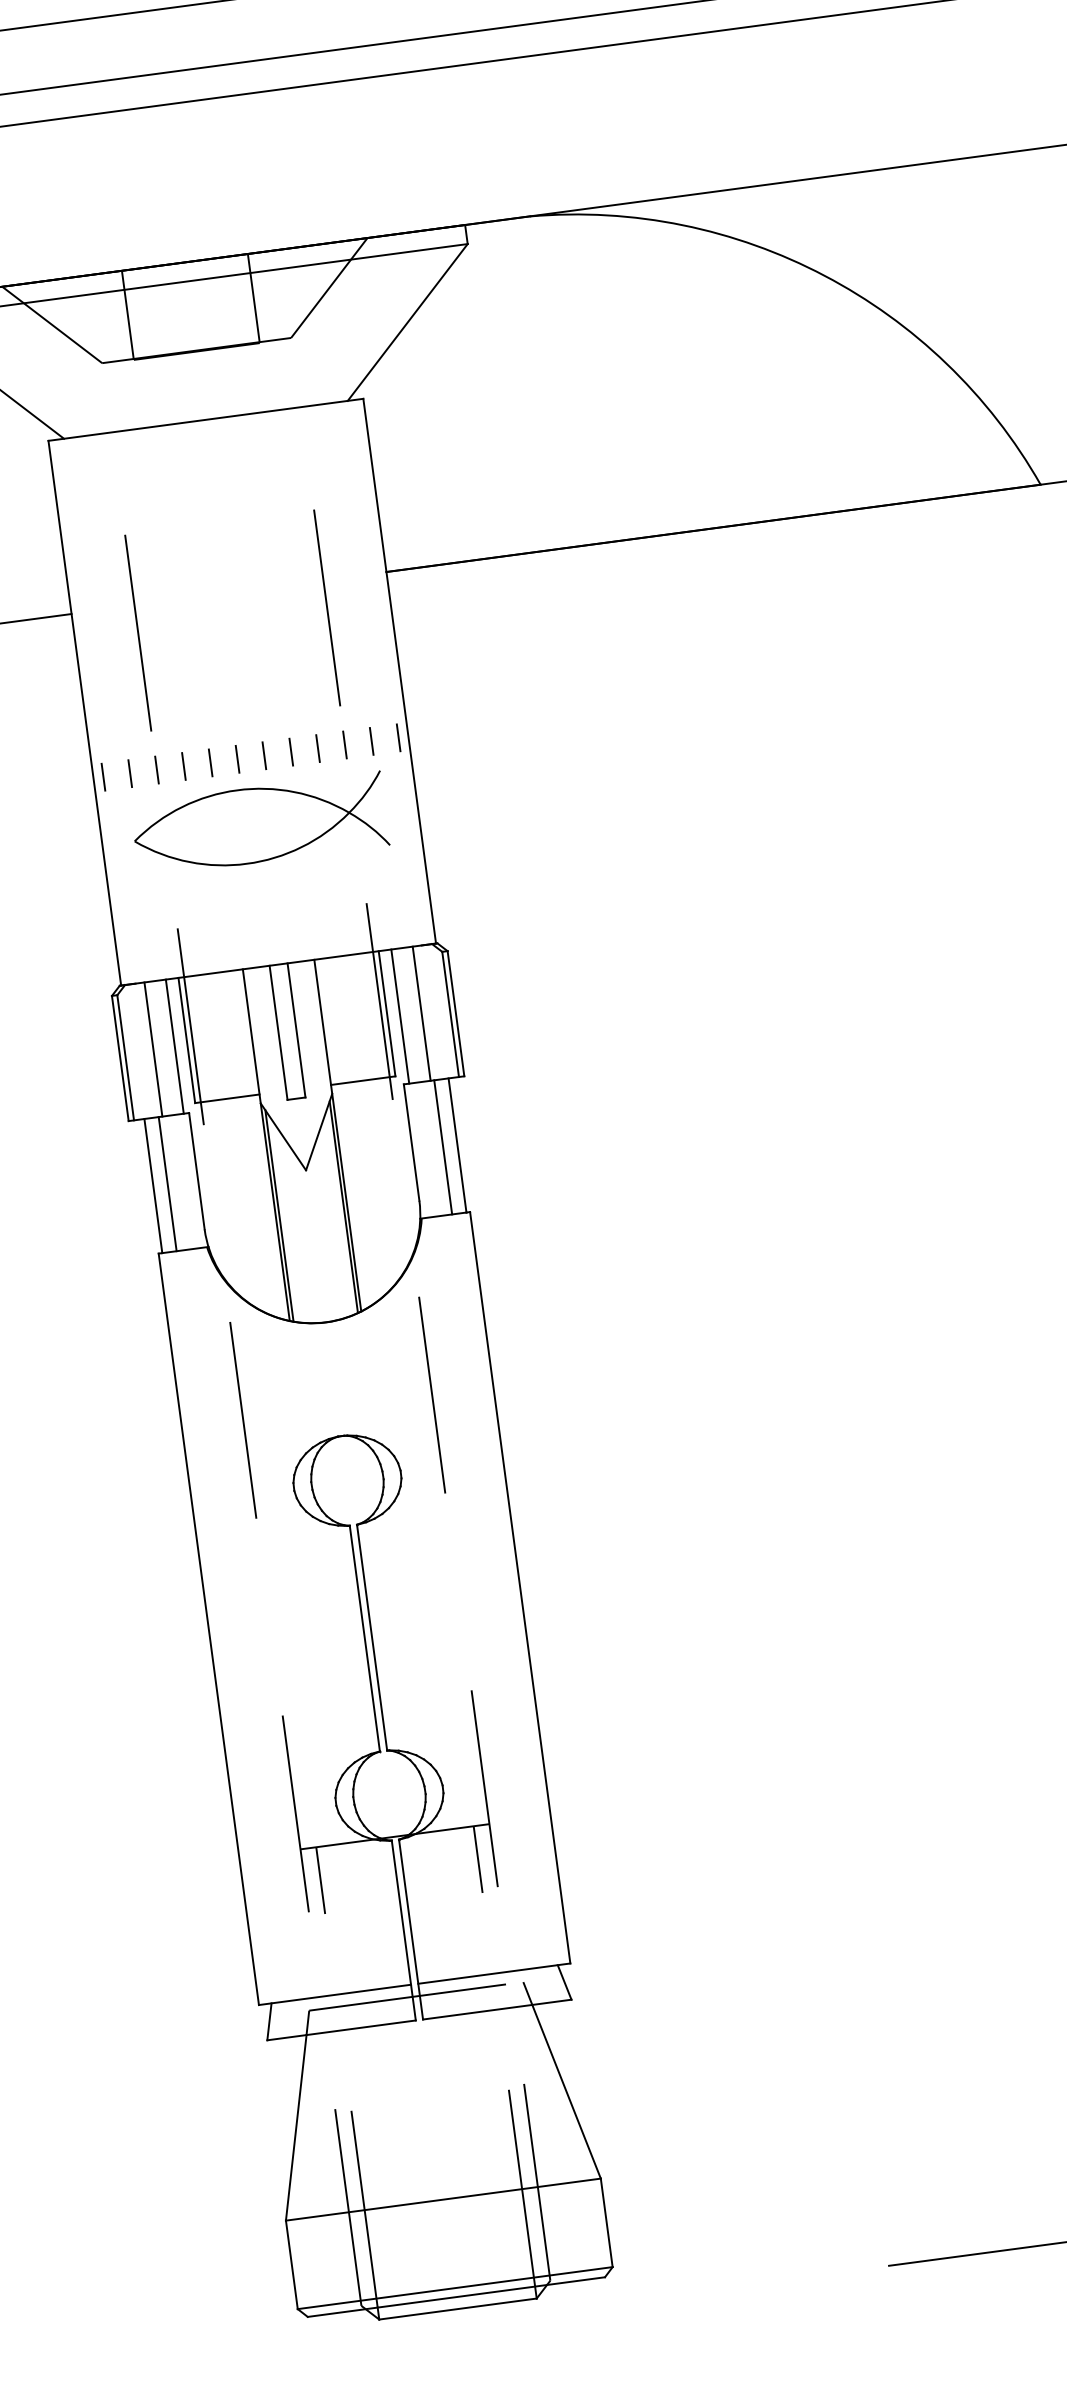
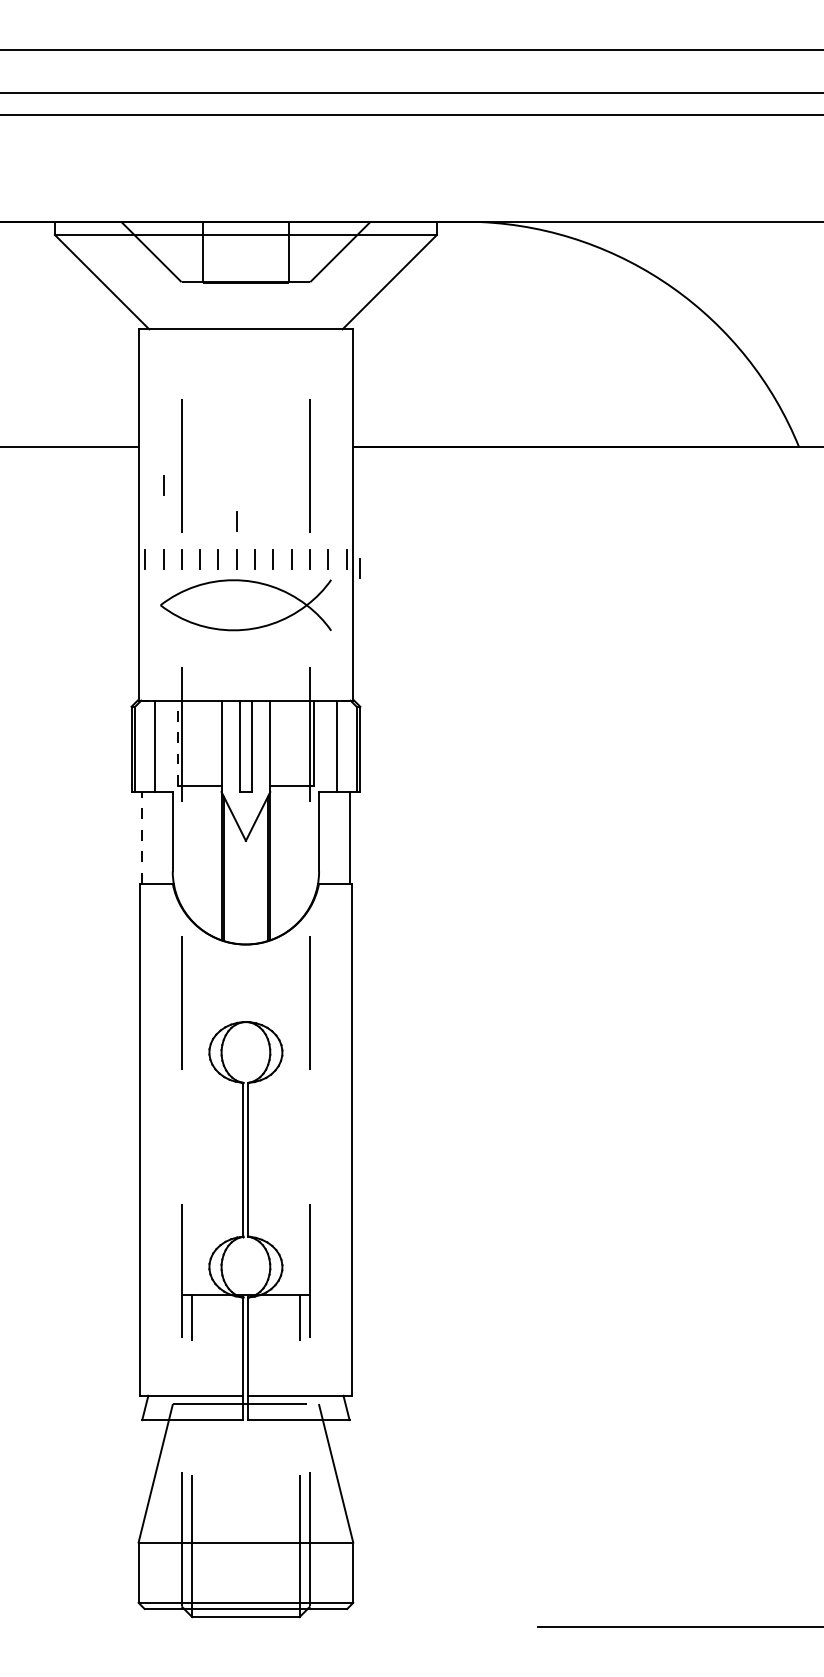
line: (115, 665) -> (163, 485), added
line: (229, 703) -> (236, 521), added
line: (419, 748) -> (359, 568), added
line: (399, 1016) -> (322, 746), removed
line: (186, 1040) -> (177, 743), solid -> dashed
line: (175, 1046) -> (169, 746), removed
line: (442, 1147) -> (339, 837), removed
line: (168, 1183) -> (152, 837), removed
line: (153, 1185) -> (142, 837), solid -> dashed

